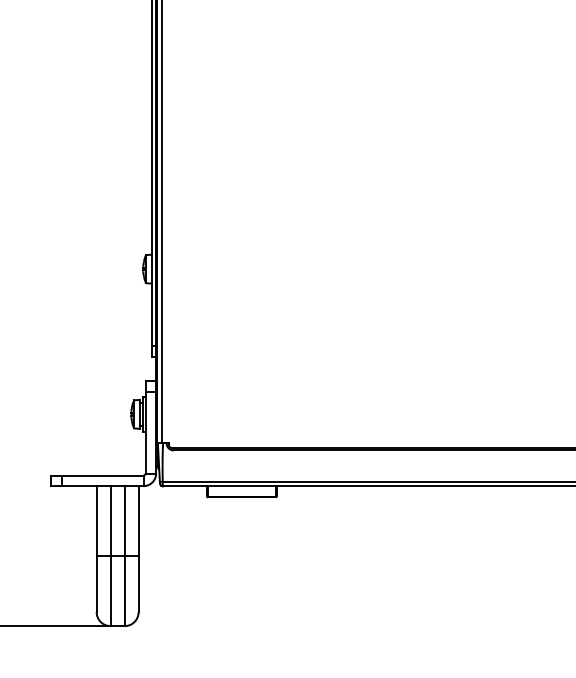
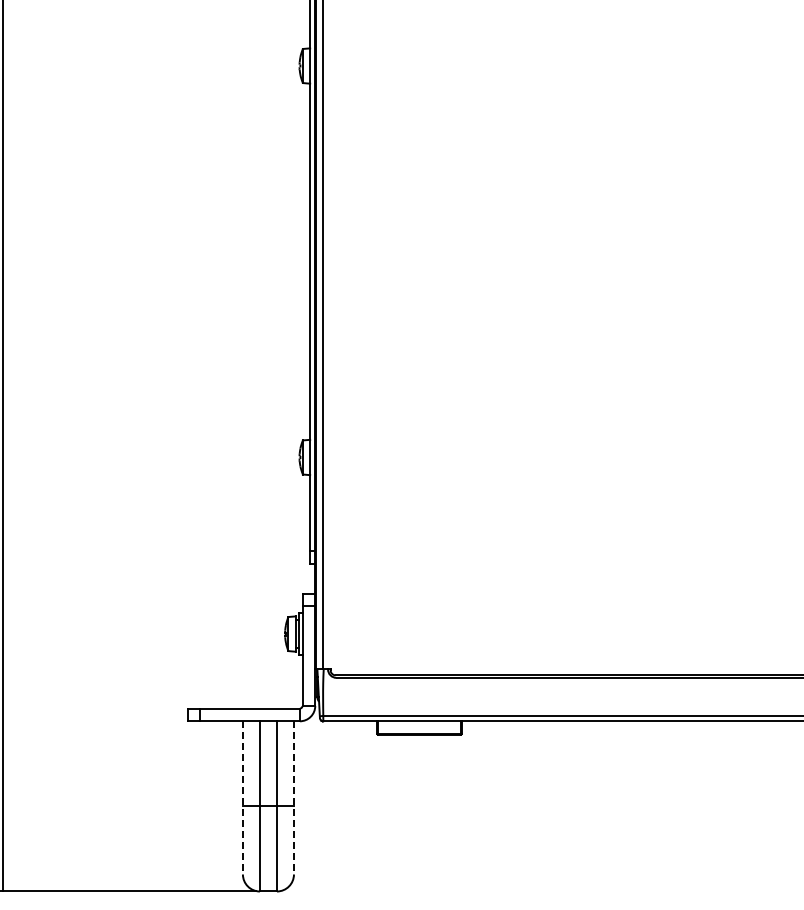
line: (96, 548) -> (242, 797), solid -> dashed
line: (138, 548) -> (293, 797), solid -> dashed

